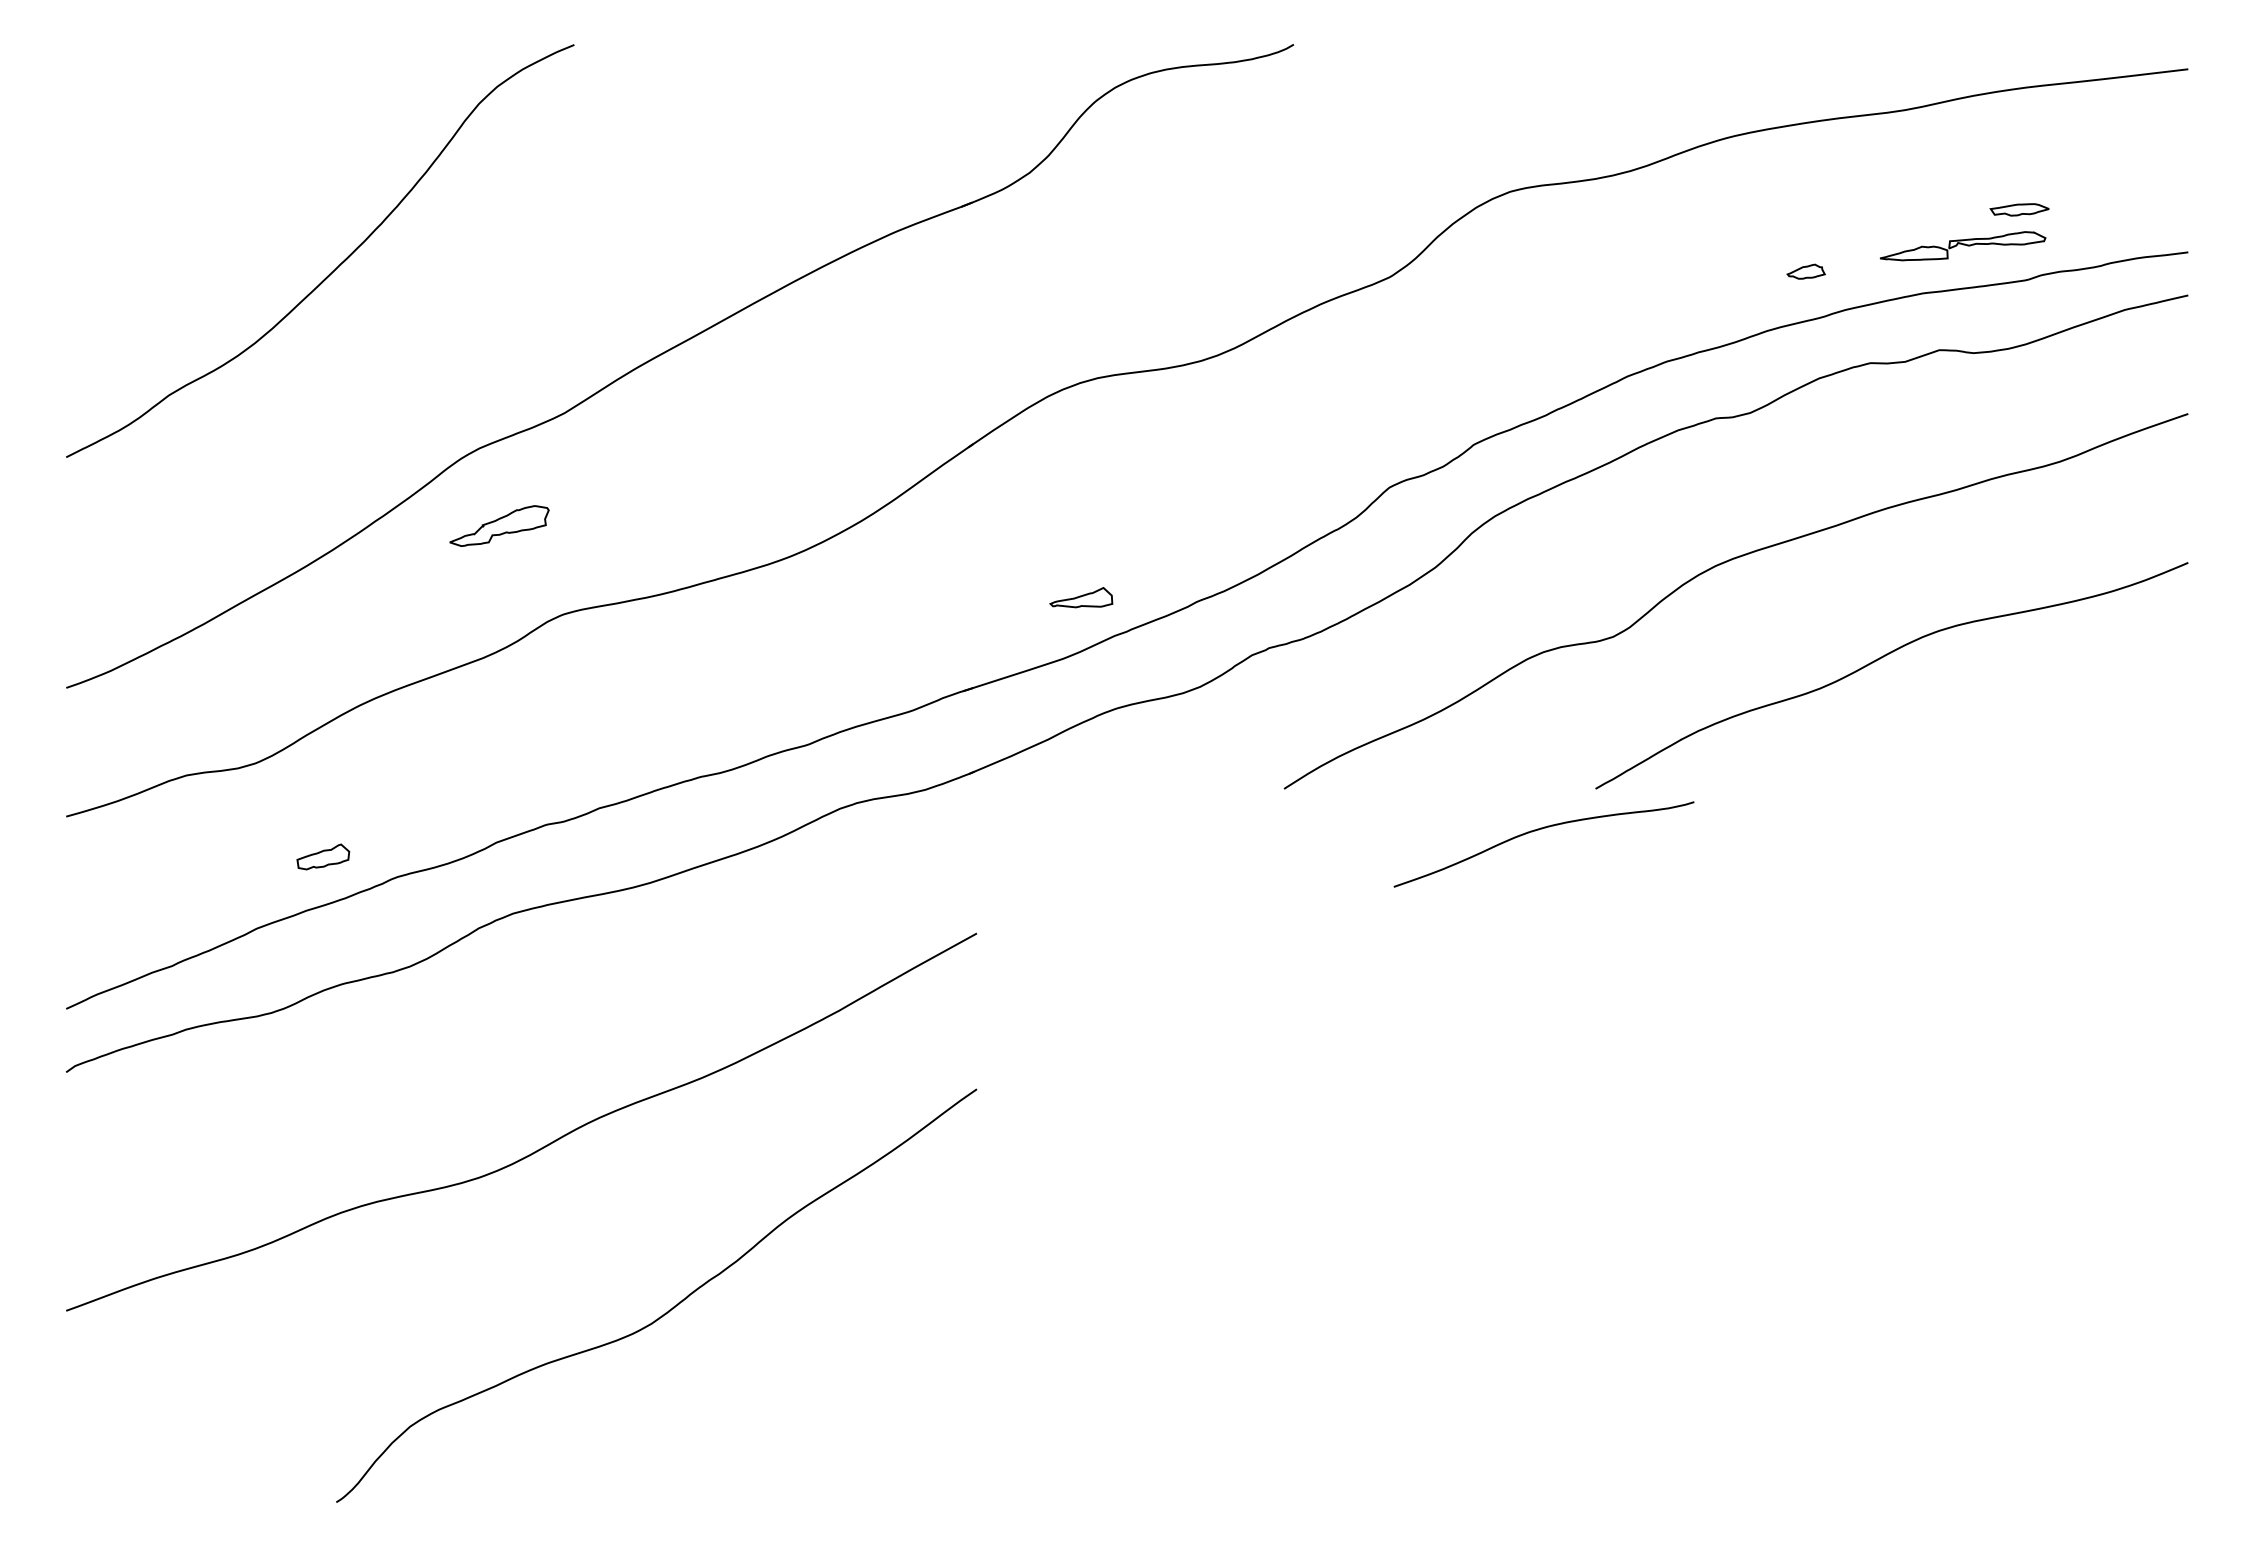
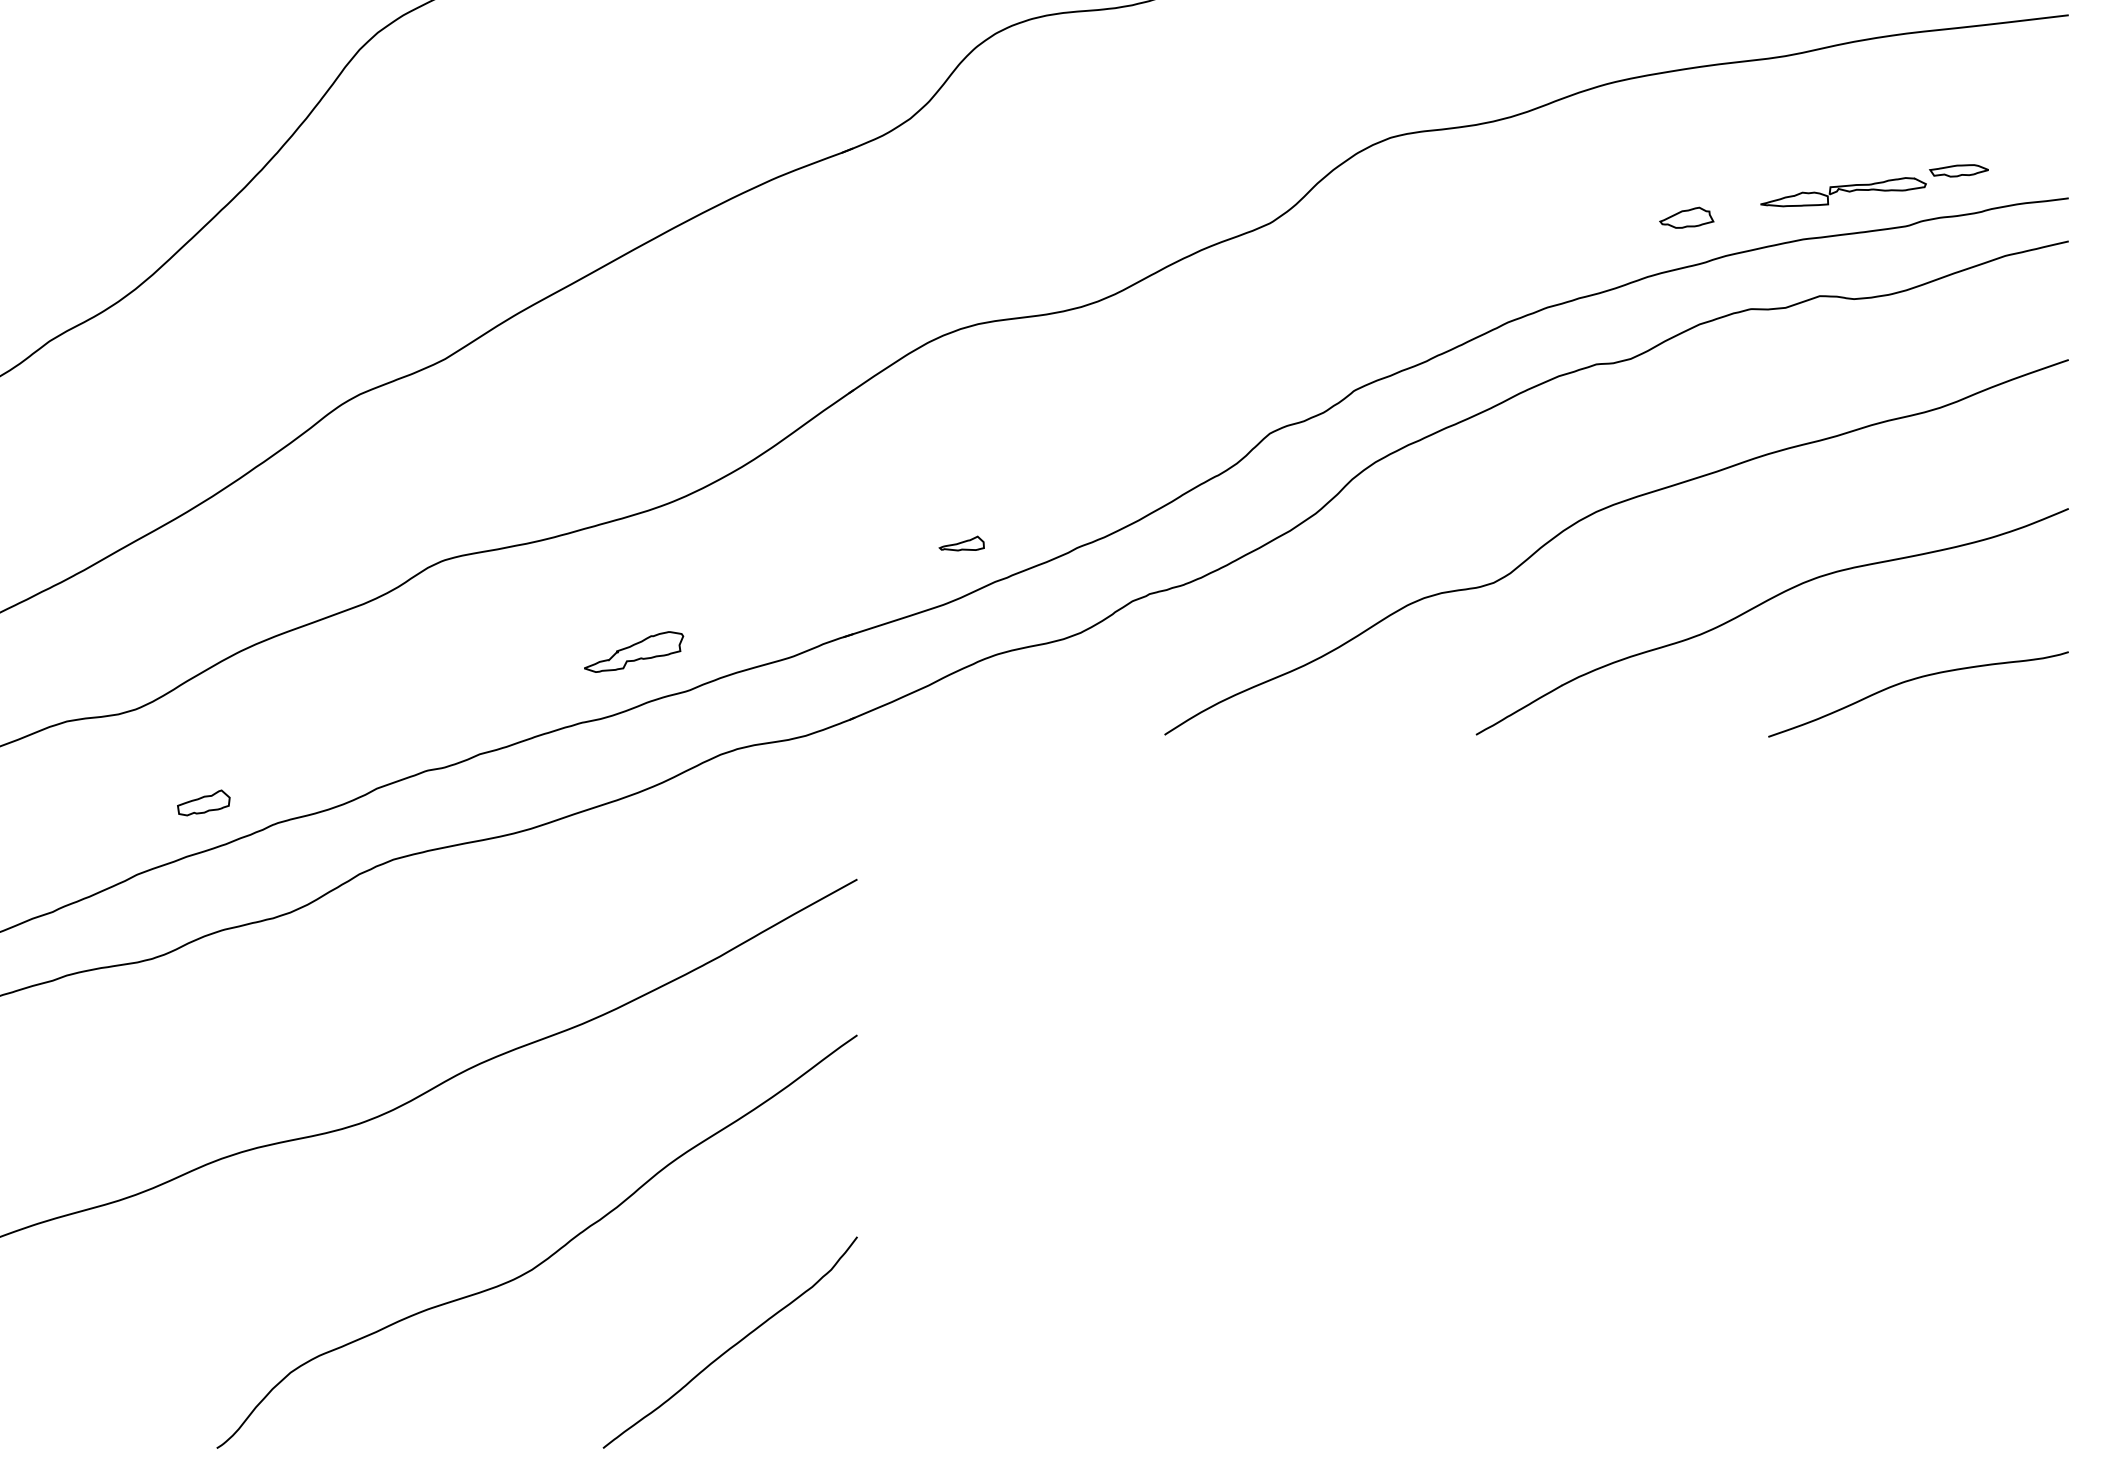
part: (2019, 209) -> (1958, 170), moved
part: (1805, 271) -> (1685, 217), size x1.43
part: (499, 525) -> (633, 651), moved
part: (1081, 597) -> (961, 543), size x0.71
curve: (1539, 830) -> (1913, 680), moved
curve: (850, 1400) -> (730, 1346), added

